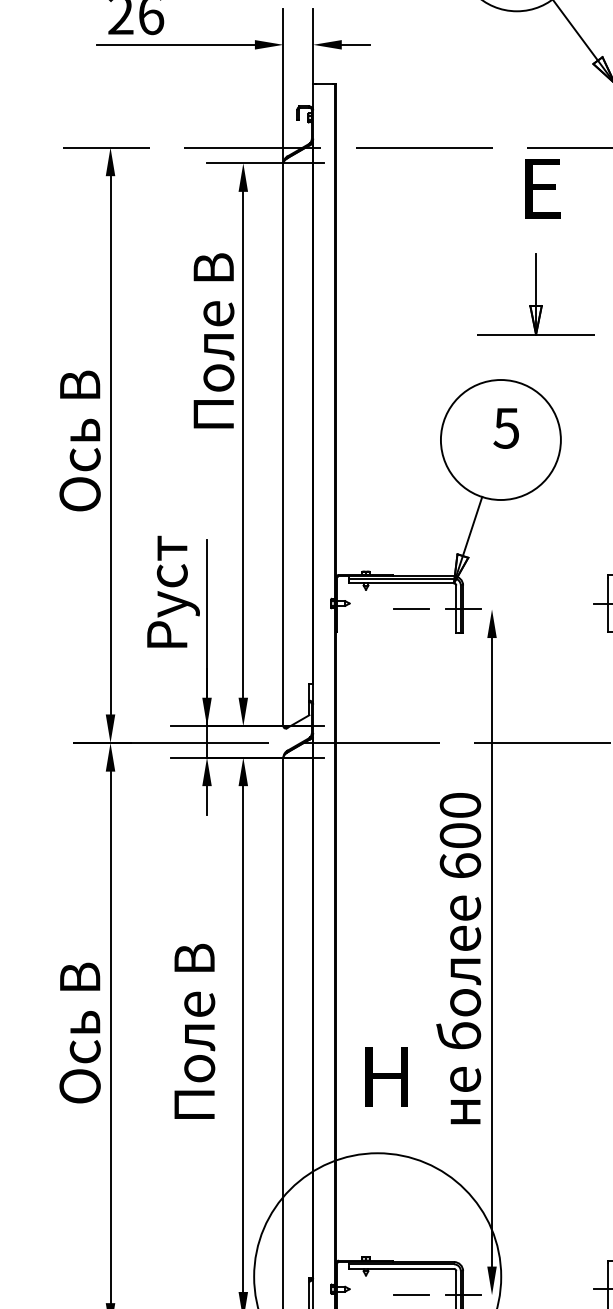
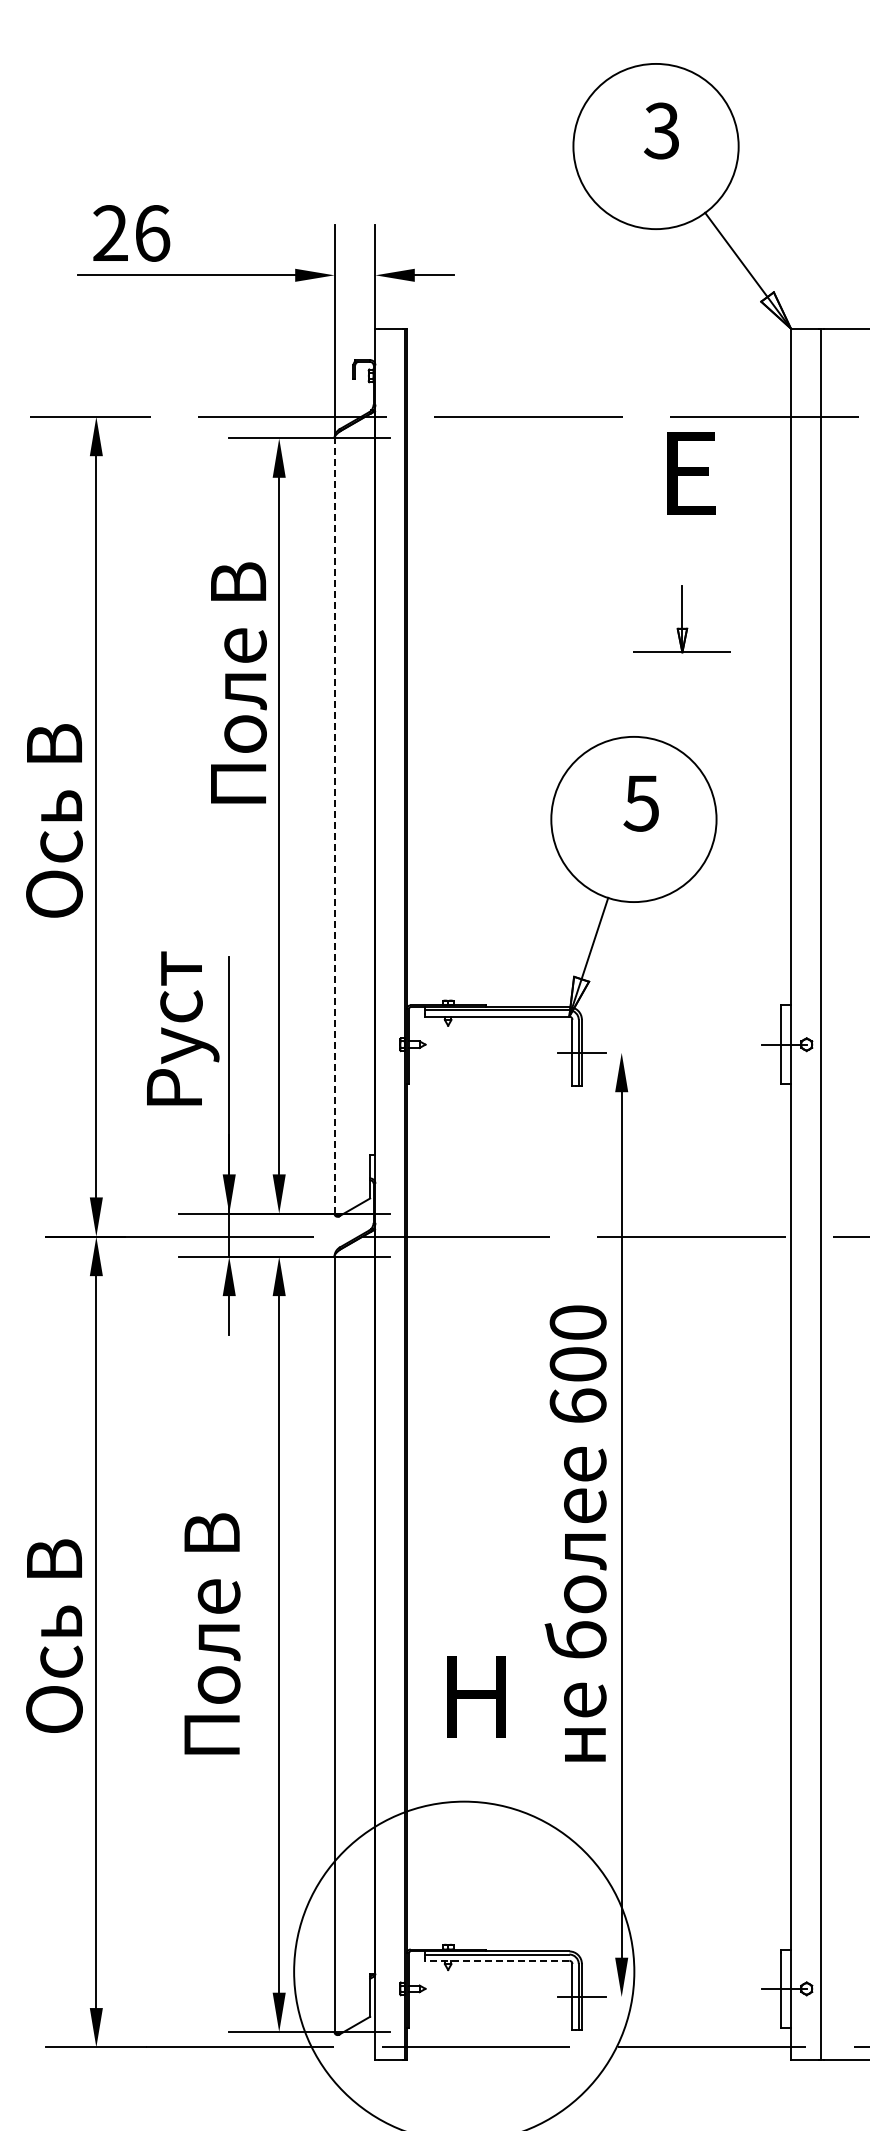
part: (536, 294) -> (682, 619), size x0.6
line: (283, 445) -> (334, 826), solid -> dashed
line: (410, 609) -> (509, 1052), removed
line: (401, 1268) -> (496, 1960), solid -> dashed
line: (411, 1295) -> (510, 1997), removed

